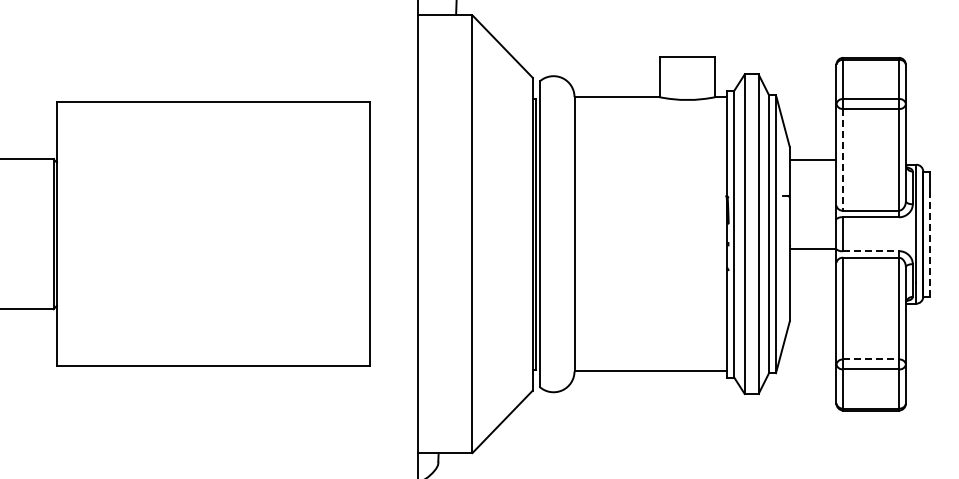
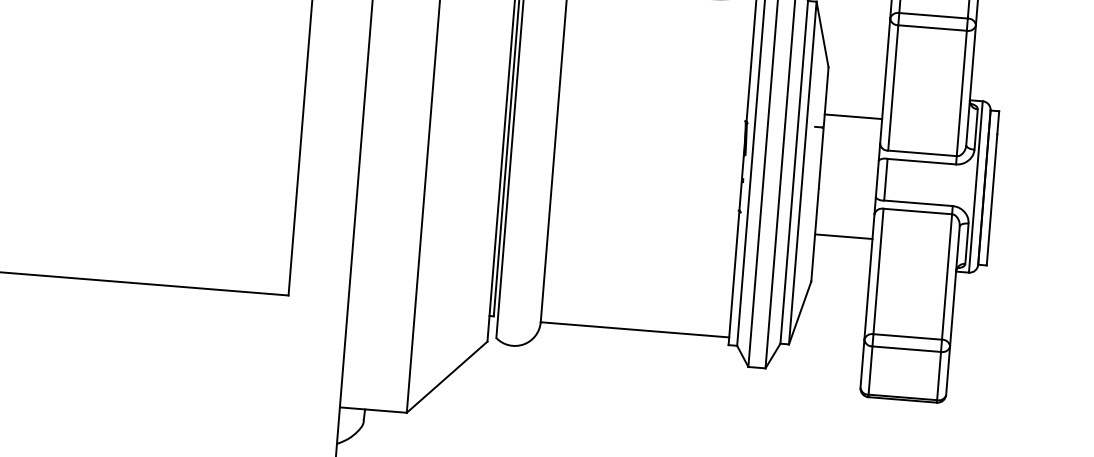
line: (812, 159) -> (852, 116), moved
line: (843, 159) -> (893, 87), dashed -> solid
line: (930, 243) -> (992, 199), dashed -> solid
line: (812, 248) -> (843, 236), moved
line: (871, 251) -> (918, 203), dashed -> solid
line: (871, 359) -> (908, 336), dashed -> solid

